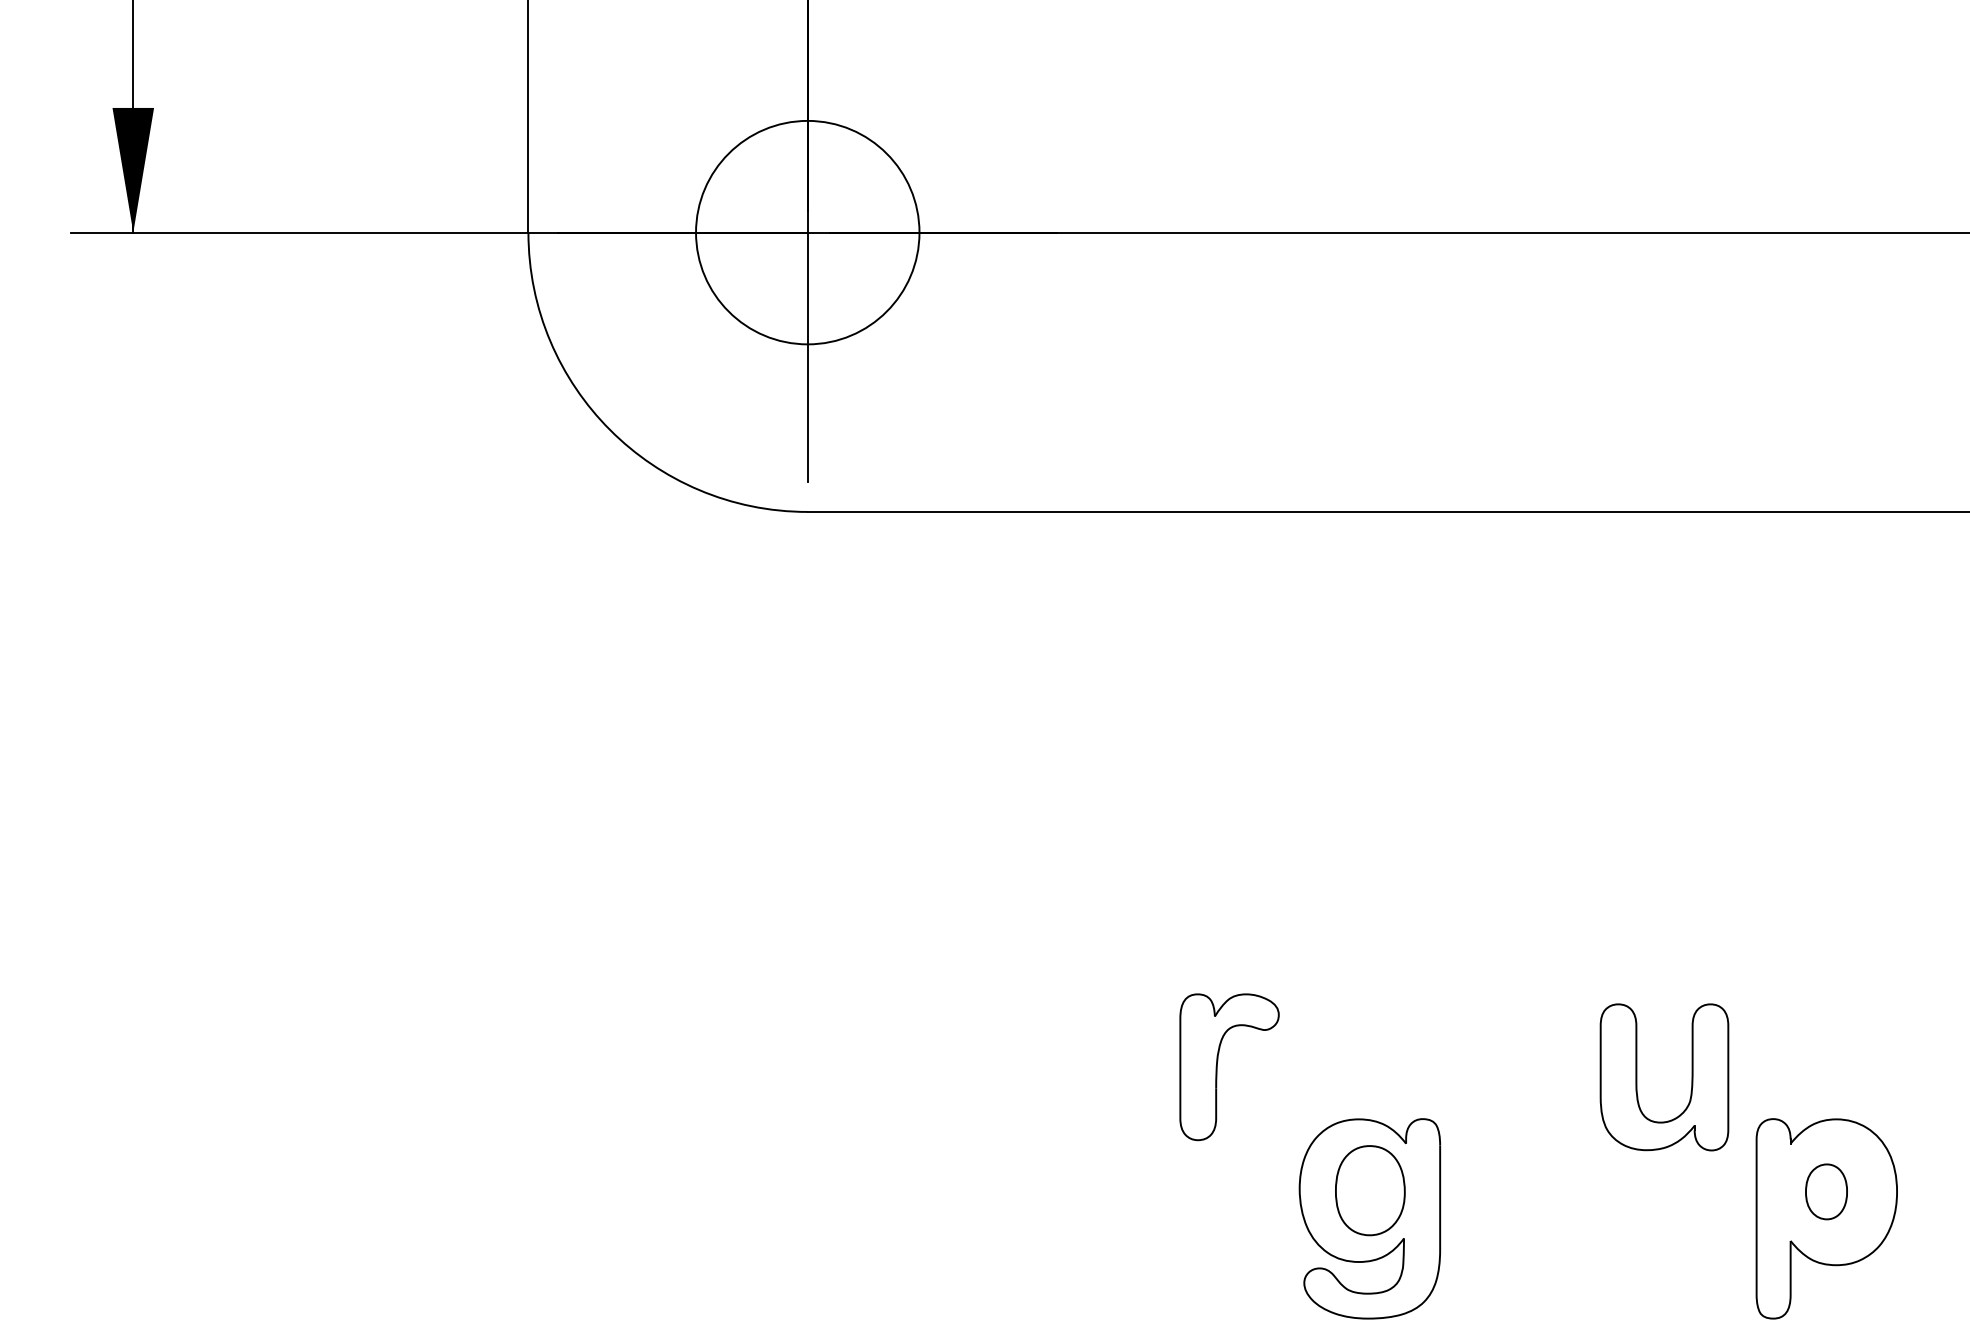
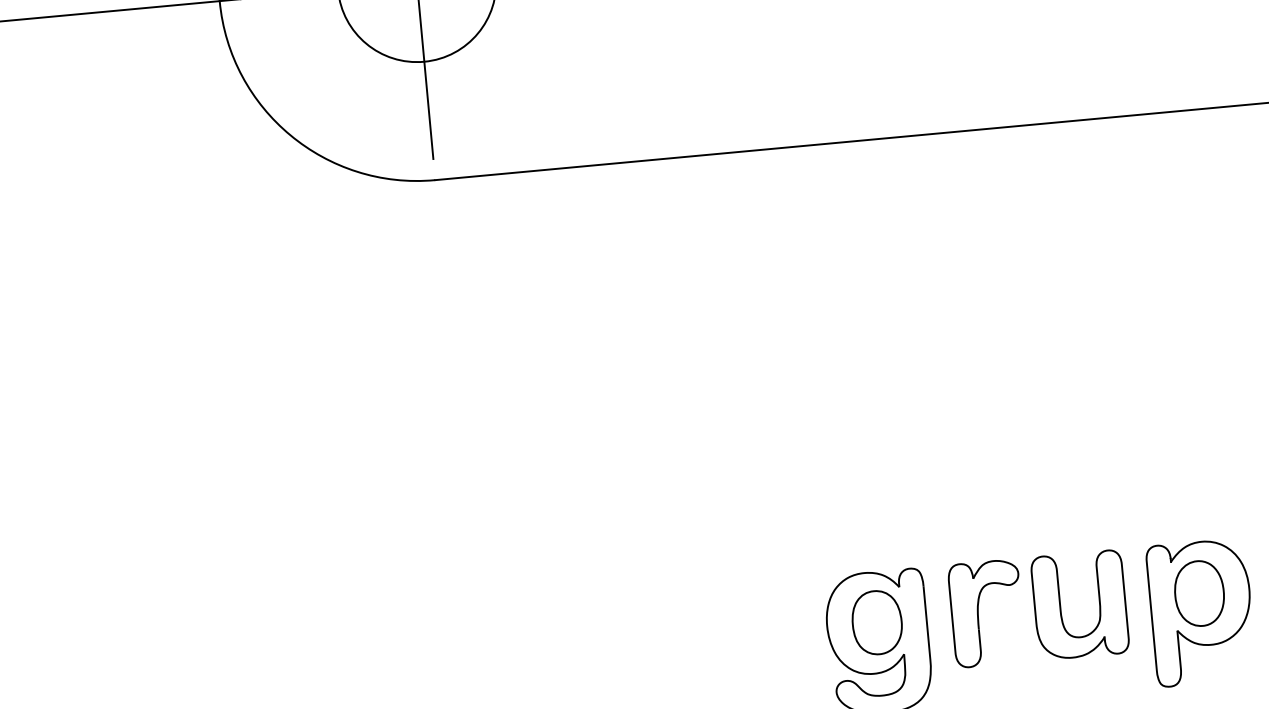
part: (1217, 1067) -> (978, 614), moved
part: (1637, 1077) -> (1061, 606), moved
part: (1826, 1191) -> (1199, 593), size x1.67

